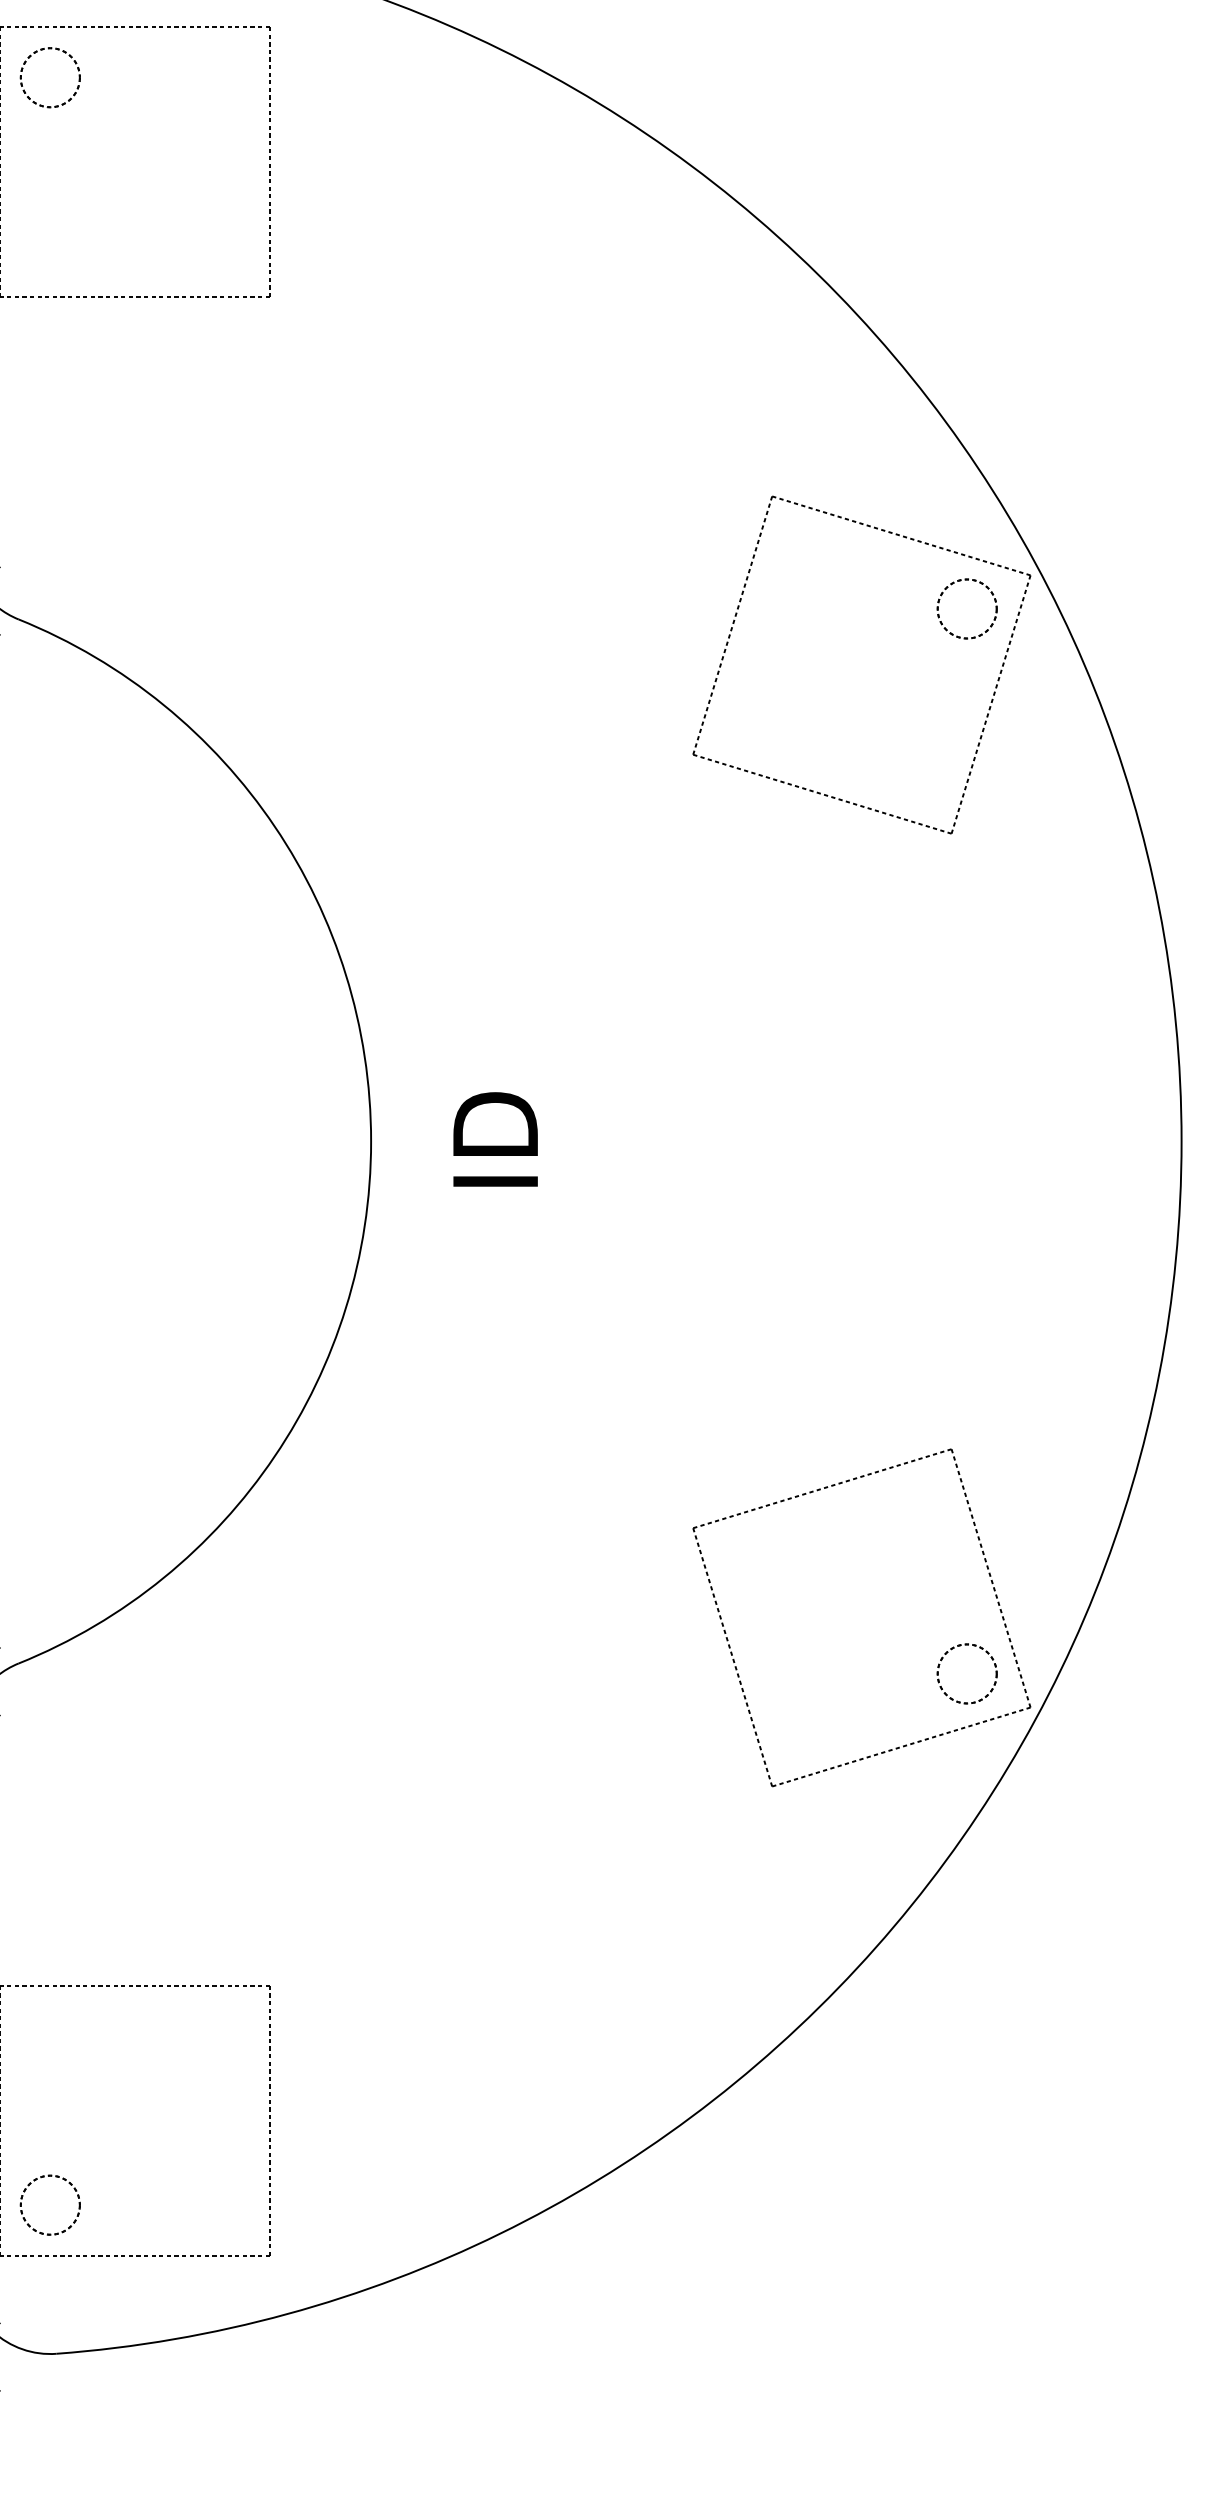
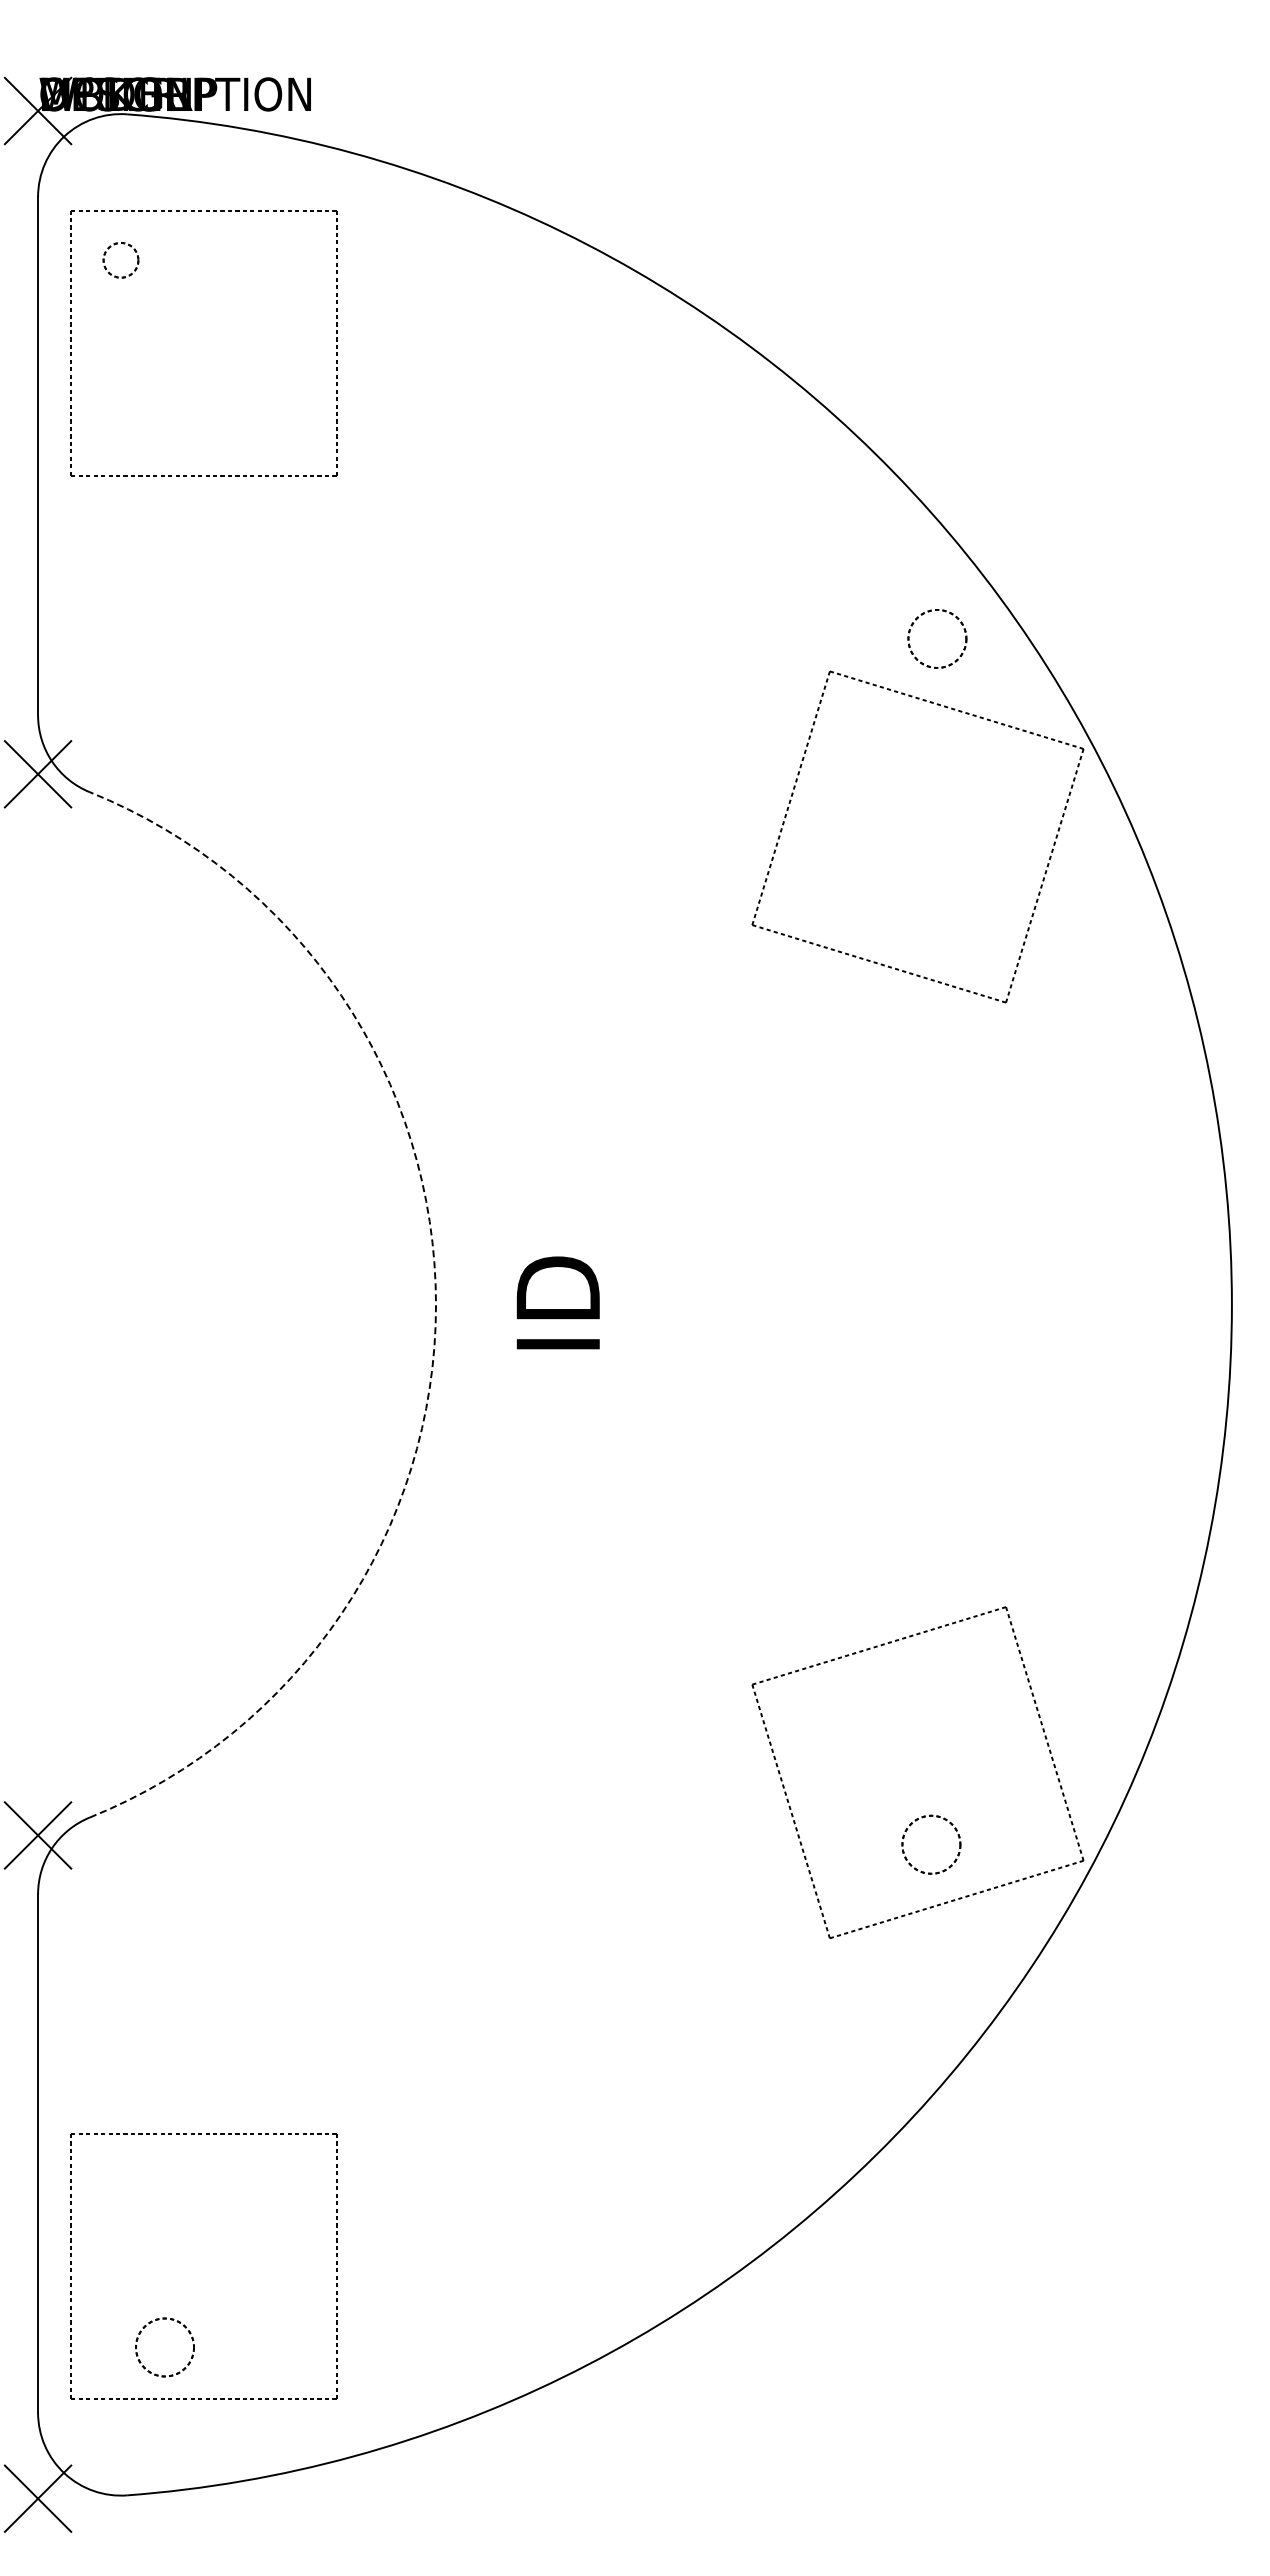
circle: (49, 77) -> (120, 260), size x0.6
circle: (967, 608) -> (937, 638), moved
arc: (371, 1141) -> (436, 1304), solid -> dashed
circle: (967, 1673) -> (931, 1844), moved
circle: (49, 2205) -> (164, 2347), moved

